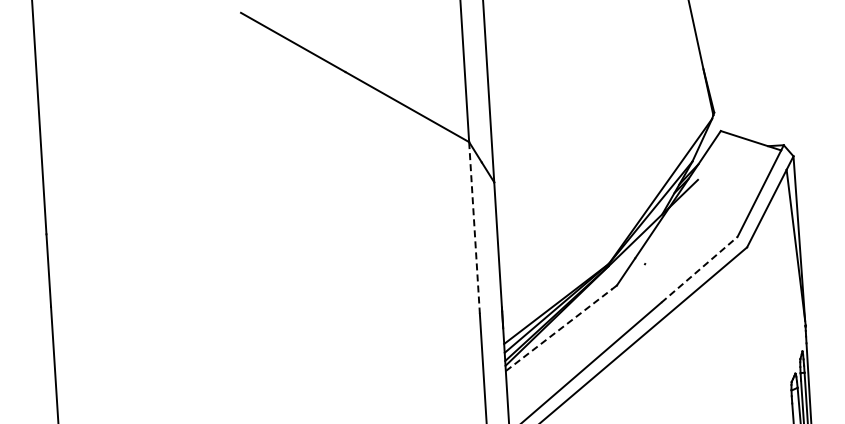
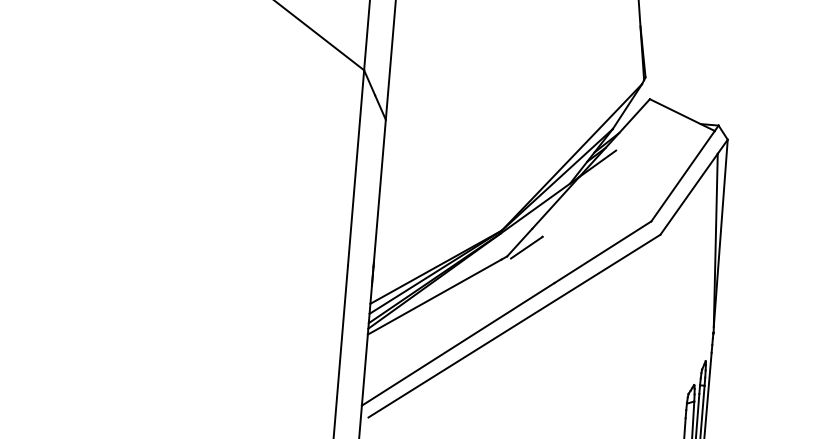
line: (474, 227) -> (356, 167), dashed -> solid
line: (699, 269) -> (603, 251), dashed -> solid
line: (632, 275) -> (526, 247), added
line: (559, 329) -> (435, 296), dashed -> solid

